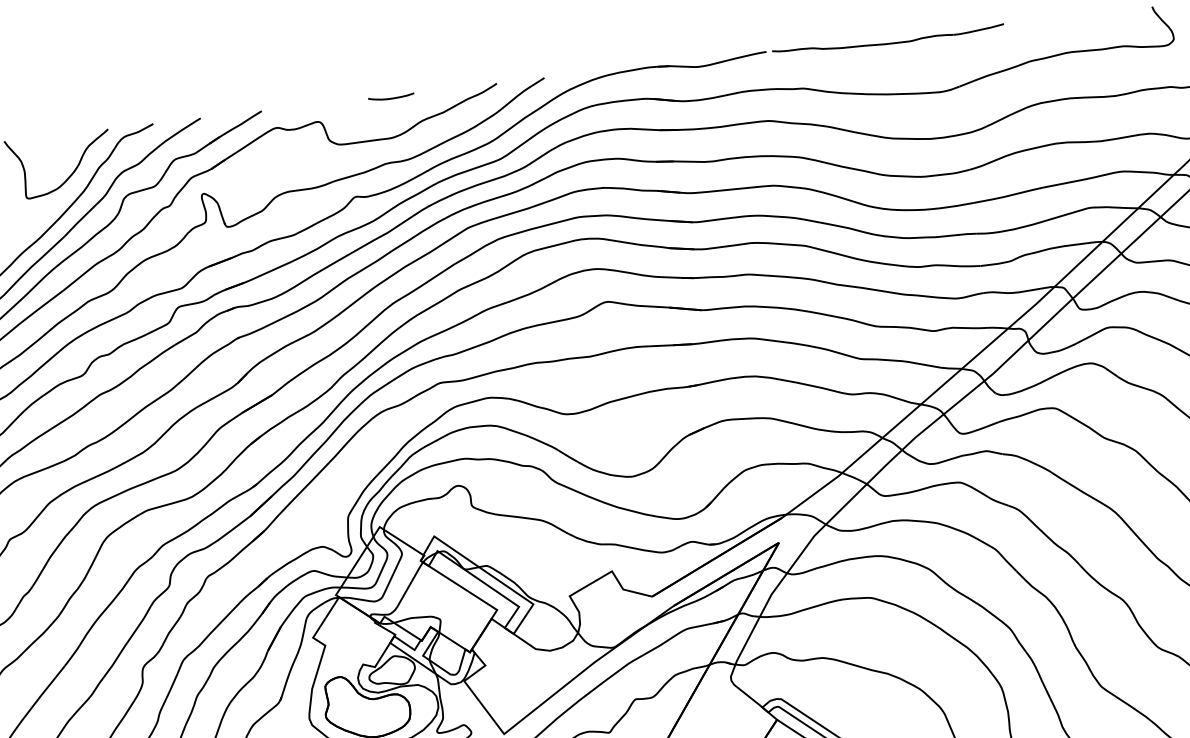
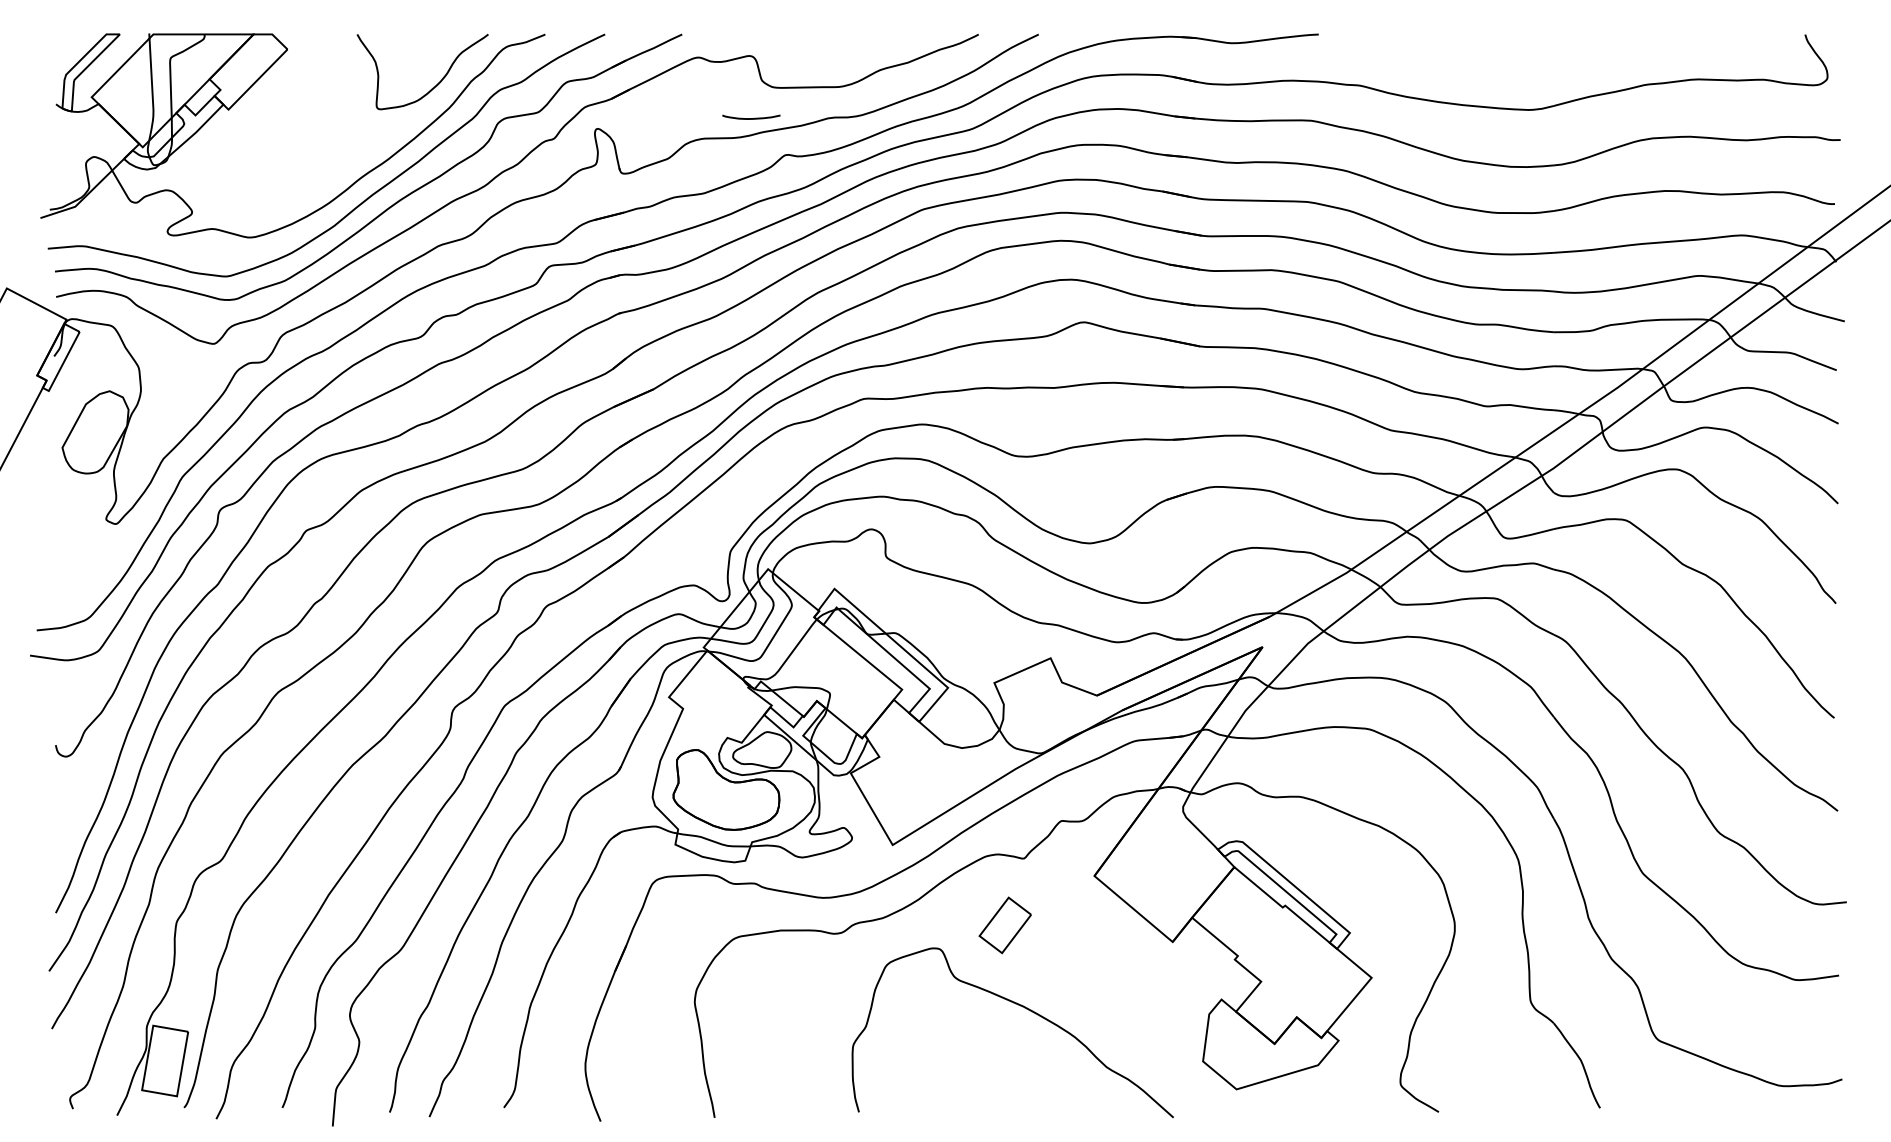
part: (888, 40) -> (1472, 38), removed
curve: (391, 98) -> (751, 118), moved

